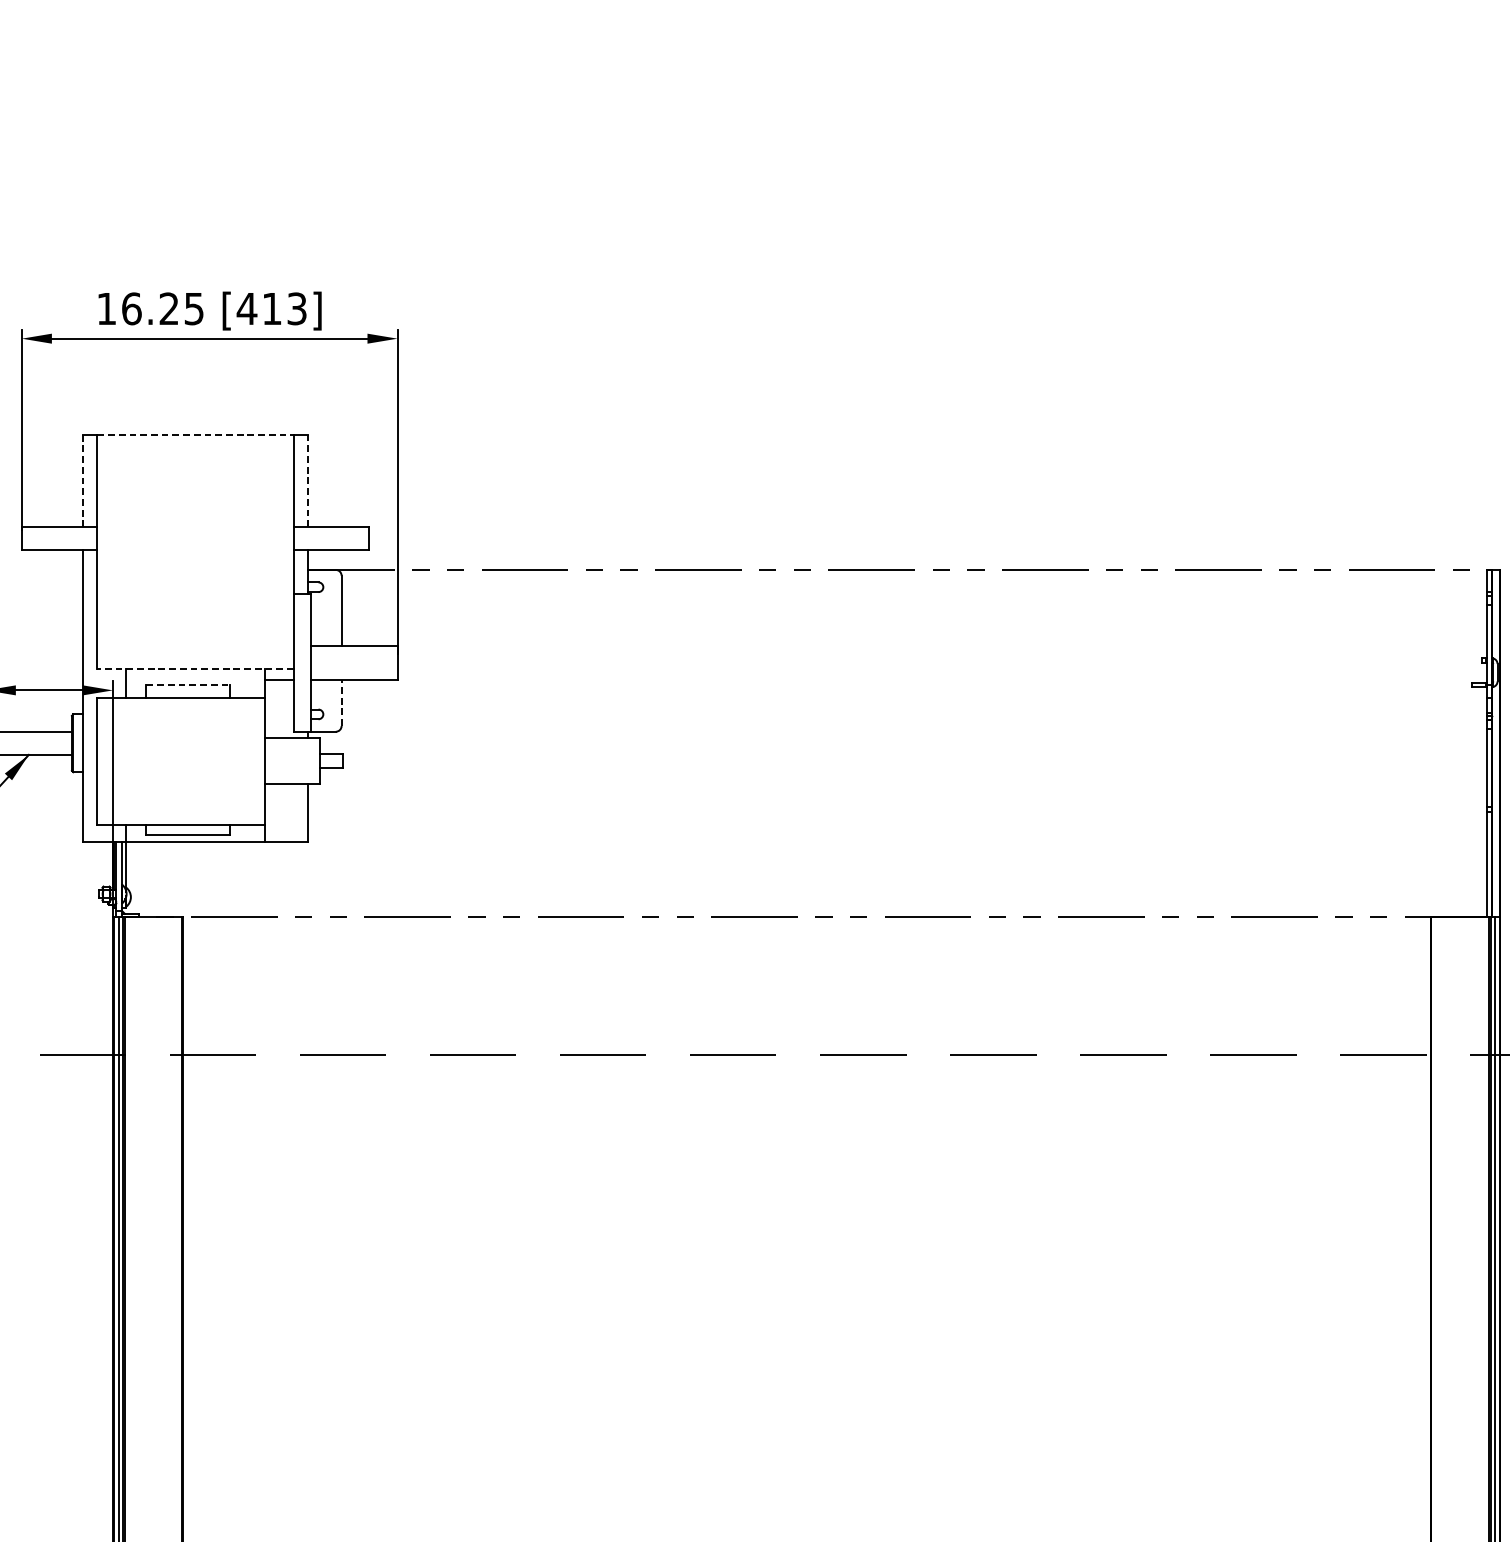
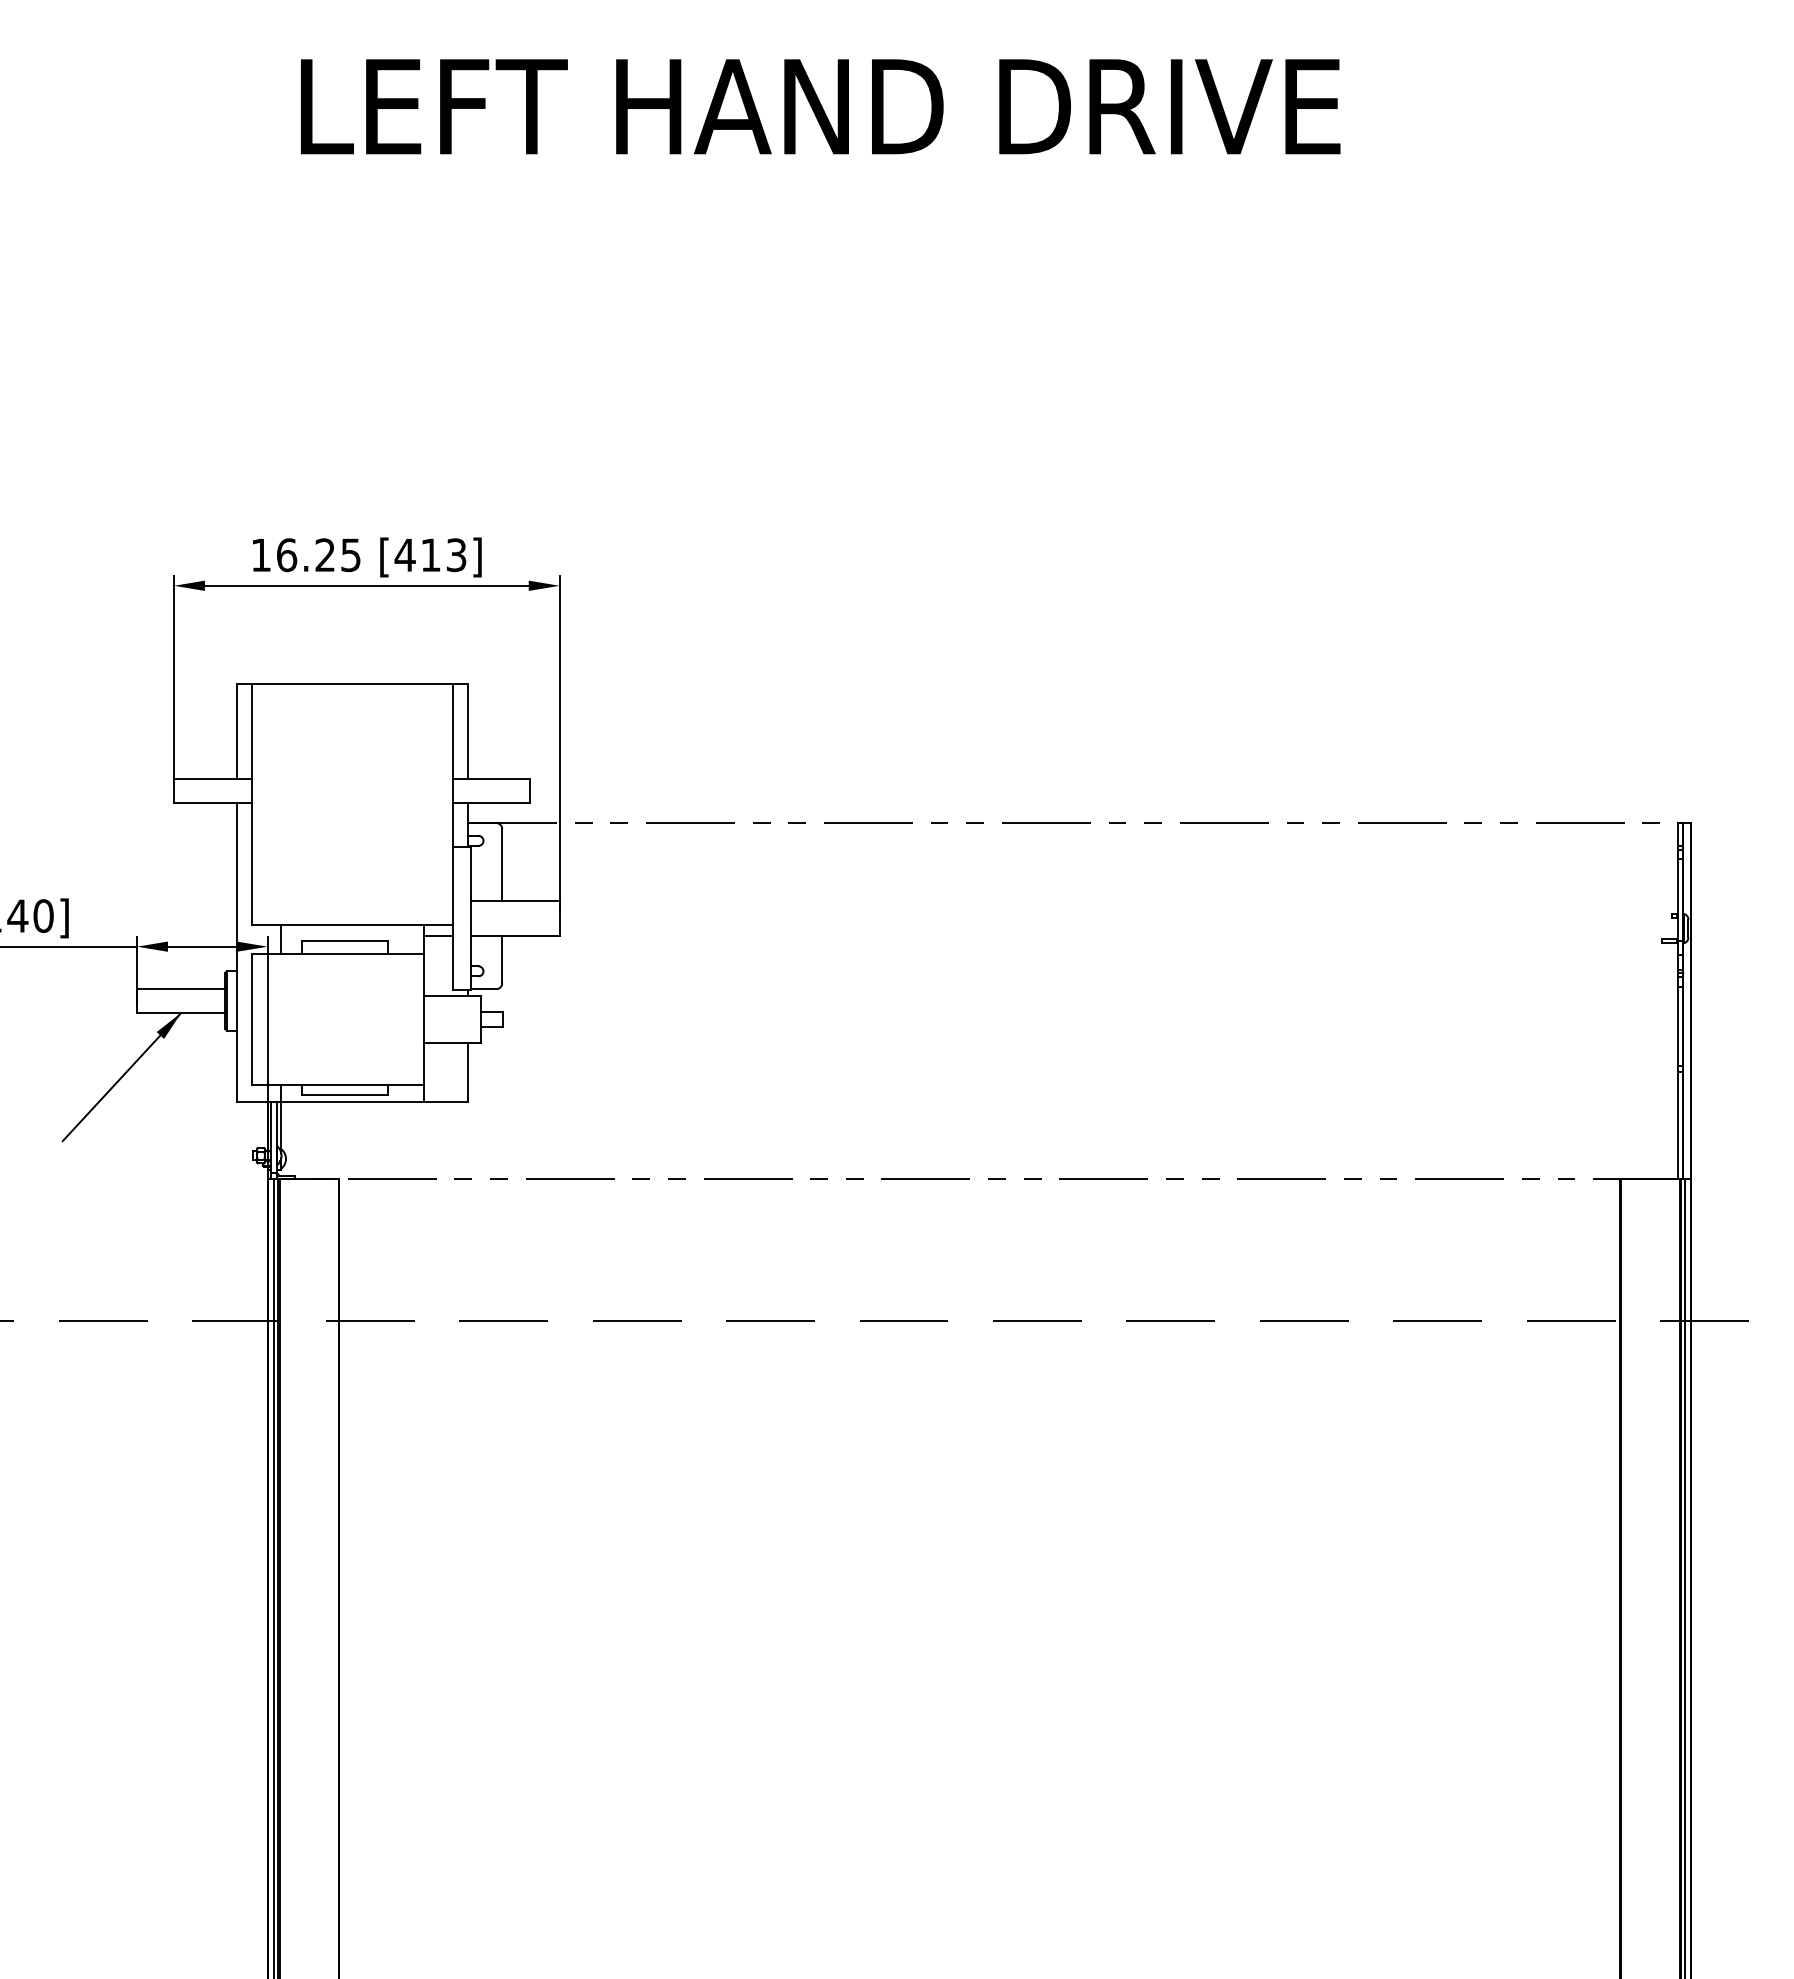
line: (195, 434) -> (352, 684), dashed -> solid
line: (308, 480) -> (468, 731), dashed -> solid
line: (82, 481) -> (236, 732), dashed -> solid
line: (195, 668) -> (352, 924), dashed -> solid
line: (187, 685) -> (344, 941), dashed -> solid
line: (341, 702) -> (502, 959), dashed -> solid

